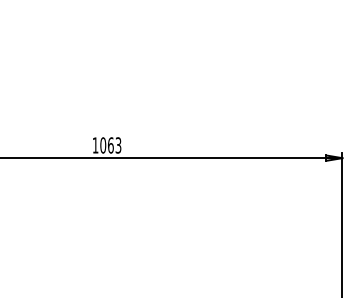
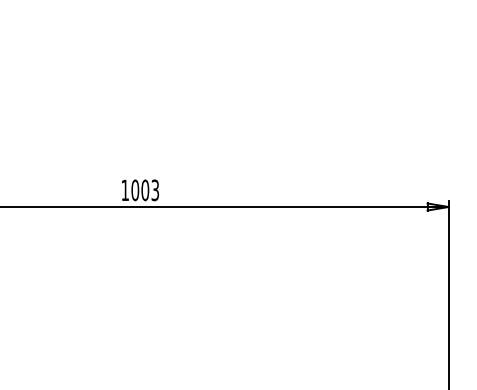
text: (110, 145) -> (144, 190), 1063 -> 1003

